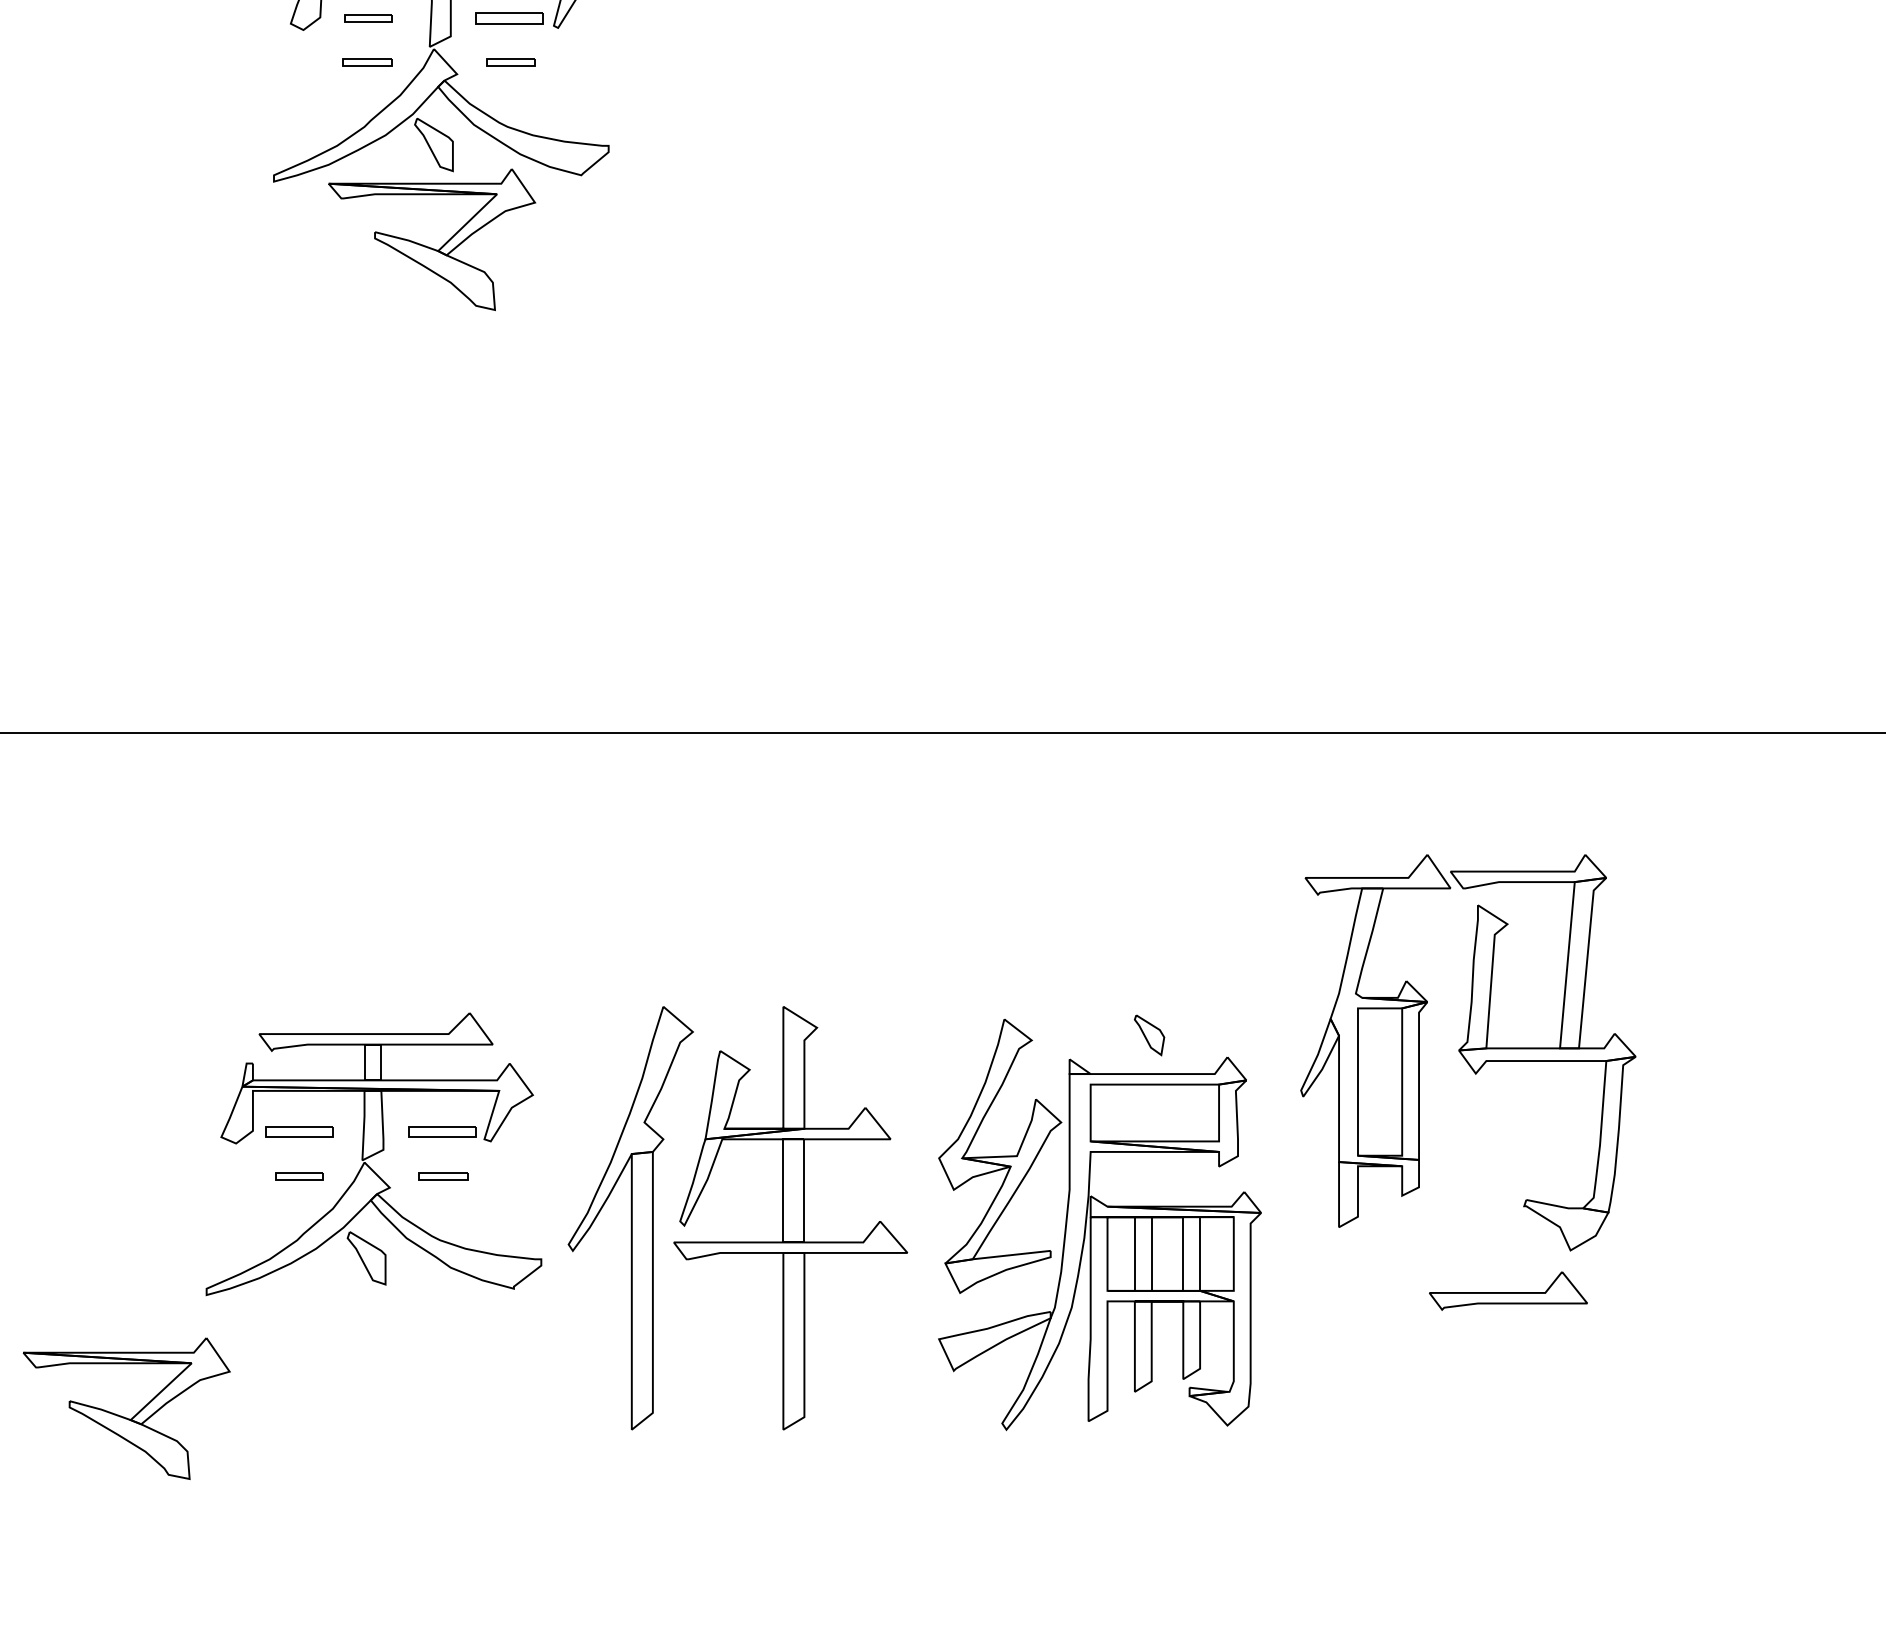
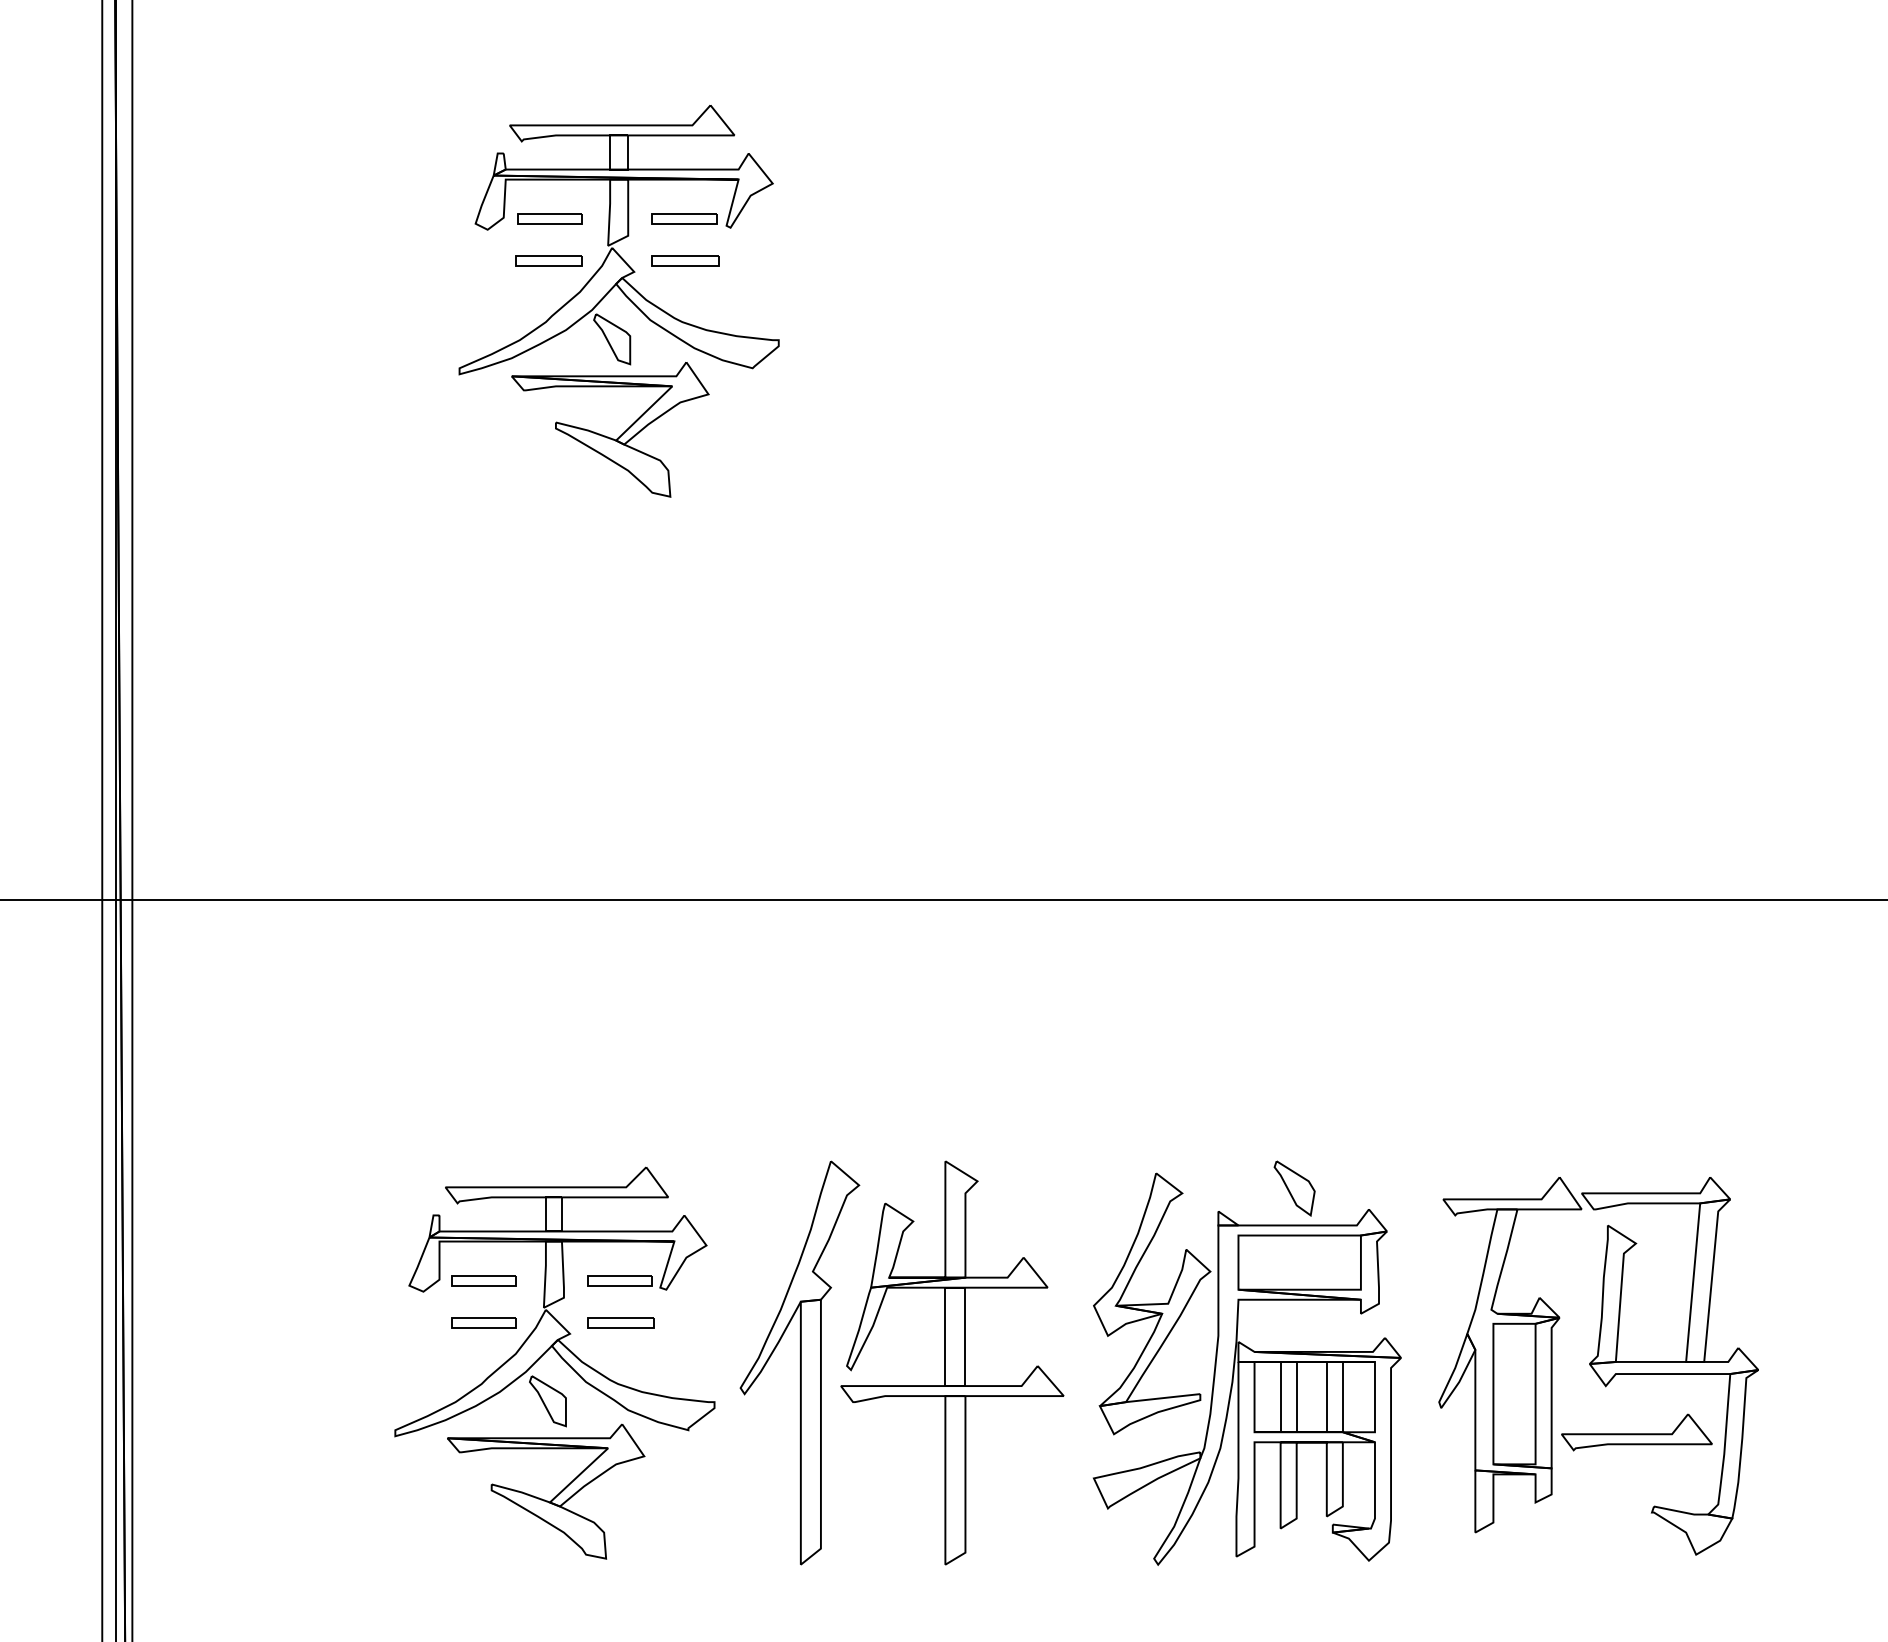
part: (368, 18) -> (549, 218), size x1.43
part: (367, 62) -> (548, 260), size x1.43
part: (510, 62) -> (685, 260), size x1.43
part: (1149, 1035) -> (1294, 1188), size x1.43
part: (1468, 1053) -> (1598, 1366), moved
part: (299, 1175) -> (483, 1322), size x1.43
part: (442, 1175) -> (620, 1322), size x1.43
part: (122, 1415) -> (542, 1498), moved

